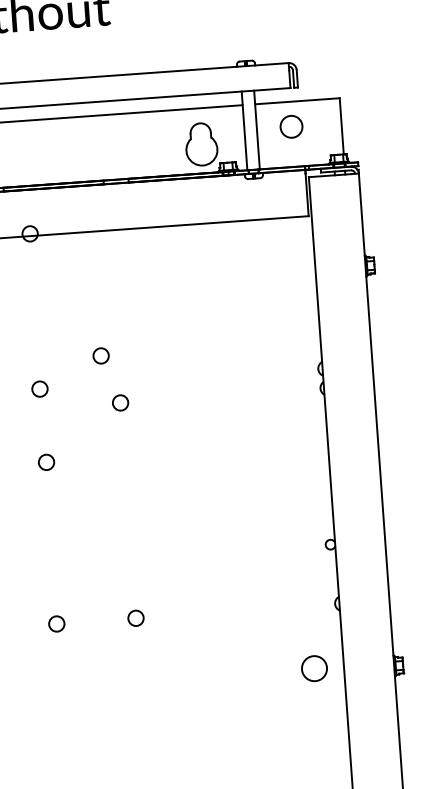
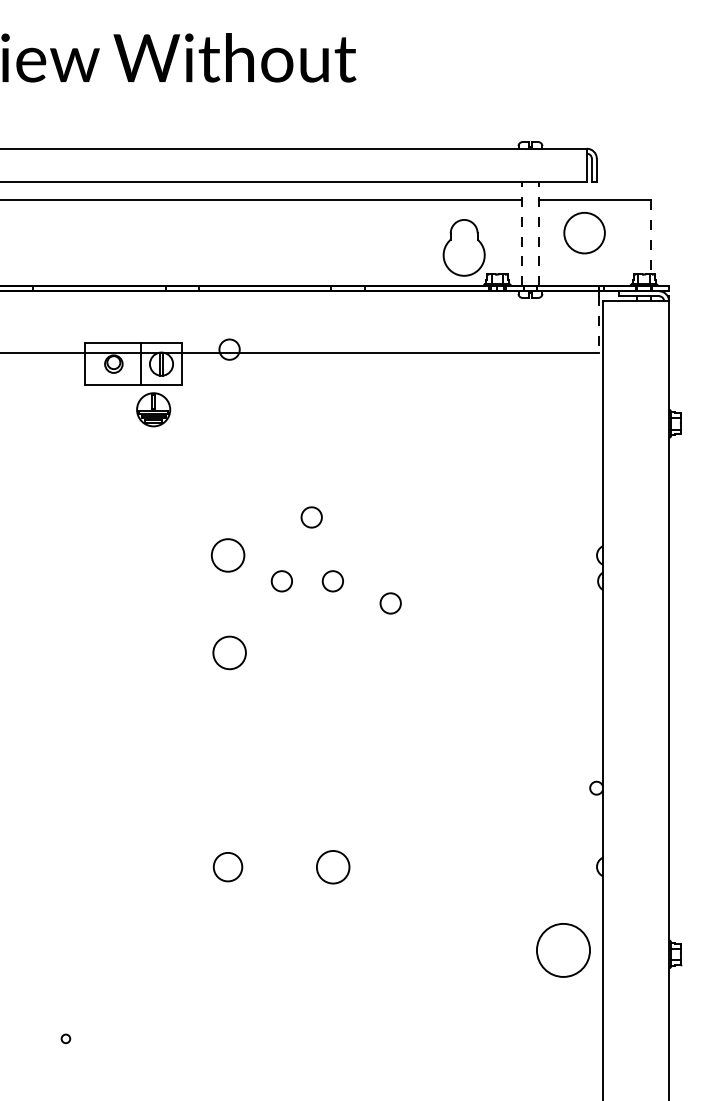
circle: (291, 126) -> (584, 232), size x1.4
line: (341, 126) -> (650, 237), solid -> dashed
line: (256, 129) -> (538, 233), solid -> dashed
line: (244, 130) -> (522, 233), solid -> dashed
line: (306, 194) -> (598, 324), solid -> dashed
circle: (39, 389) -> (227, 555), size x1.6
circle: (81, 405) -> (281, 581), added
circle: (165, 416) -> (390, 603), added
circle: (46, 462) -> (229, 652), size x1.6
circle: (135, 617) -> (332, 866), size x1.6
circle: (56, 623) -> (227, 866), size x1.4
circle: (314, 668) -> (563, 949), size x1.6

